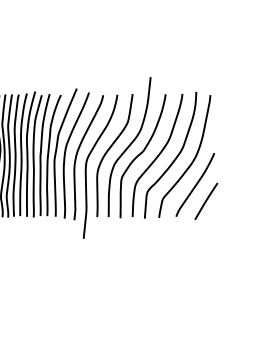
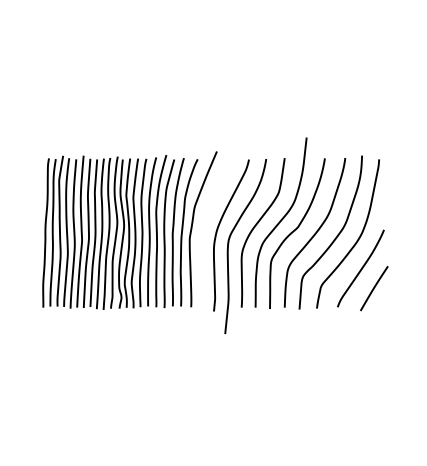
curve: (65, 155) -> (203, 232), removed

